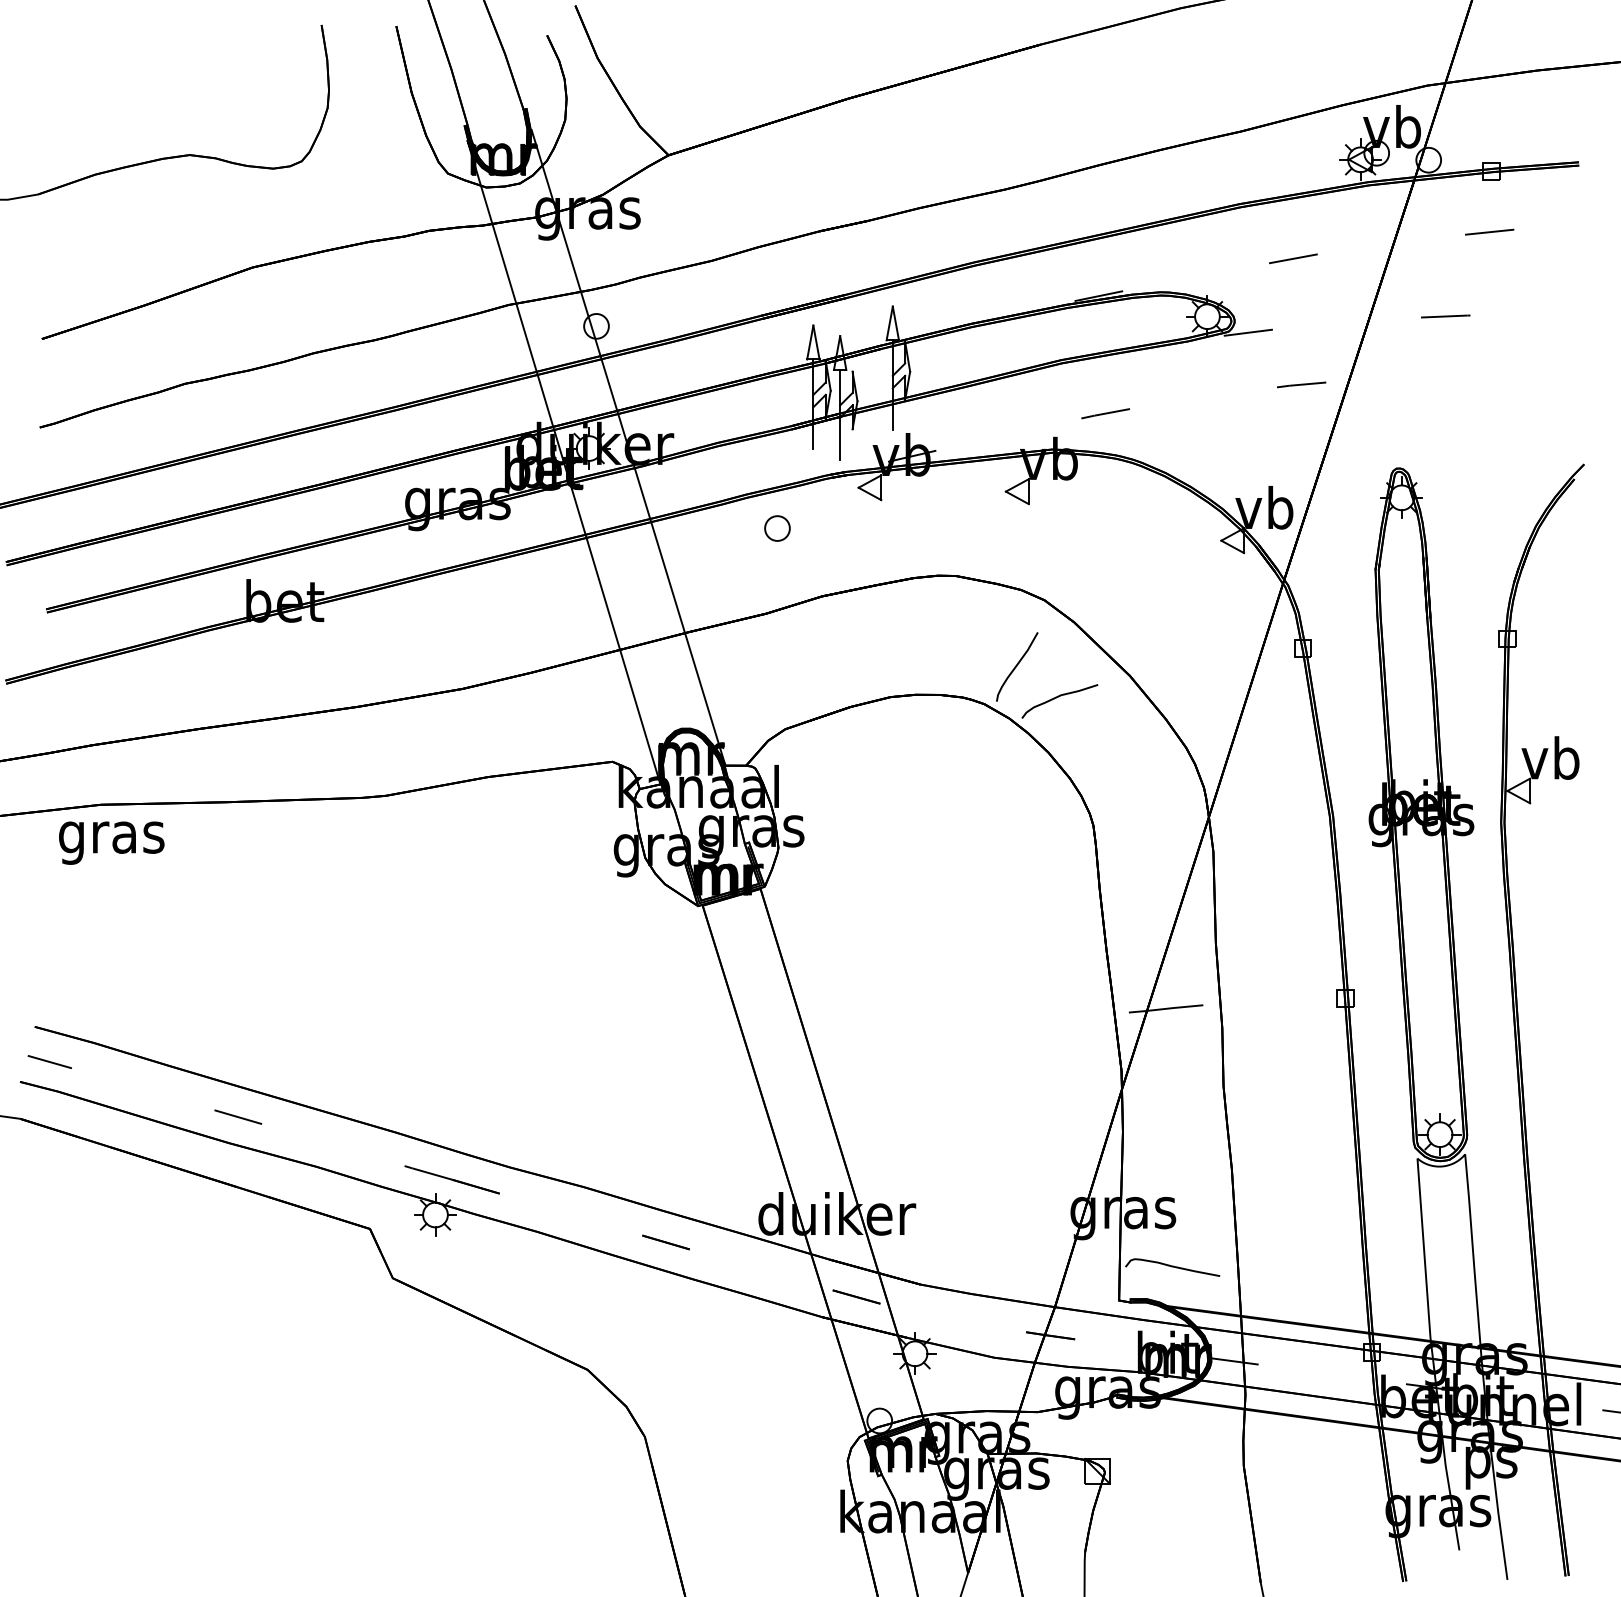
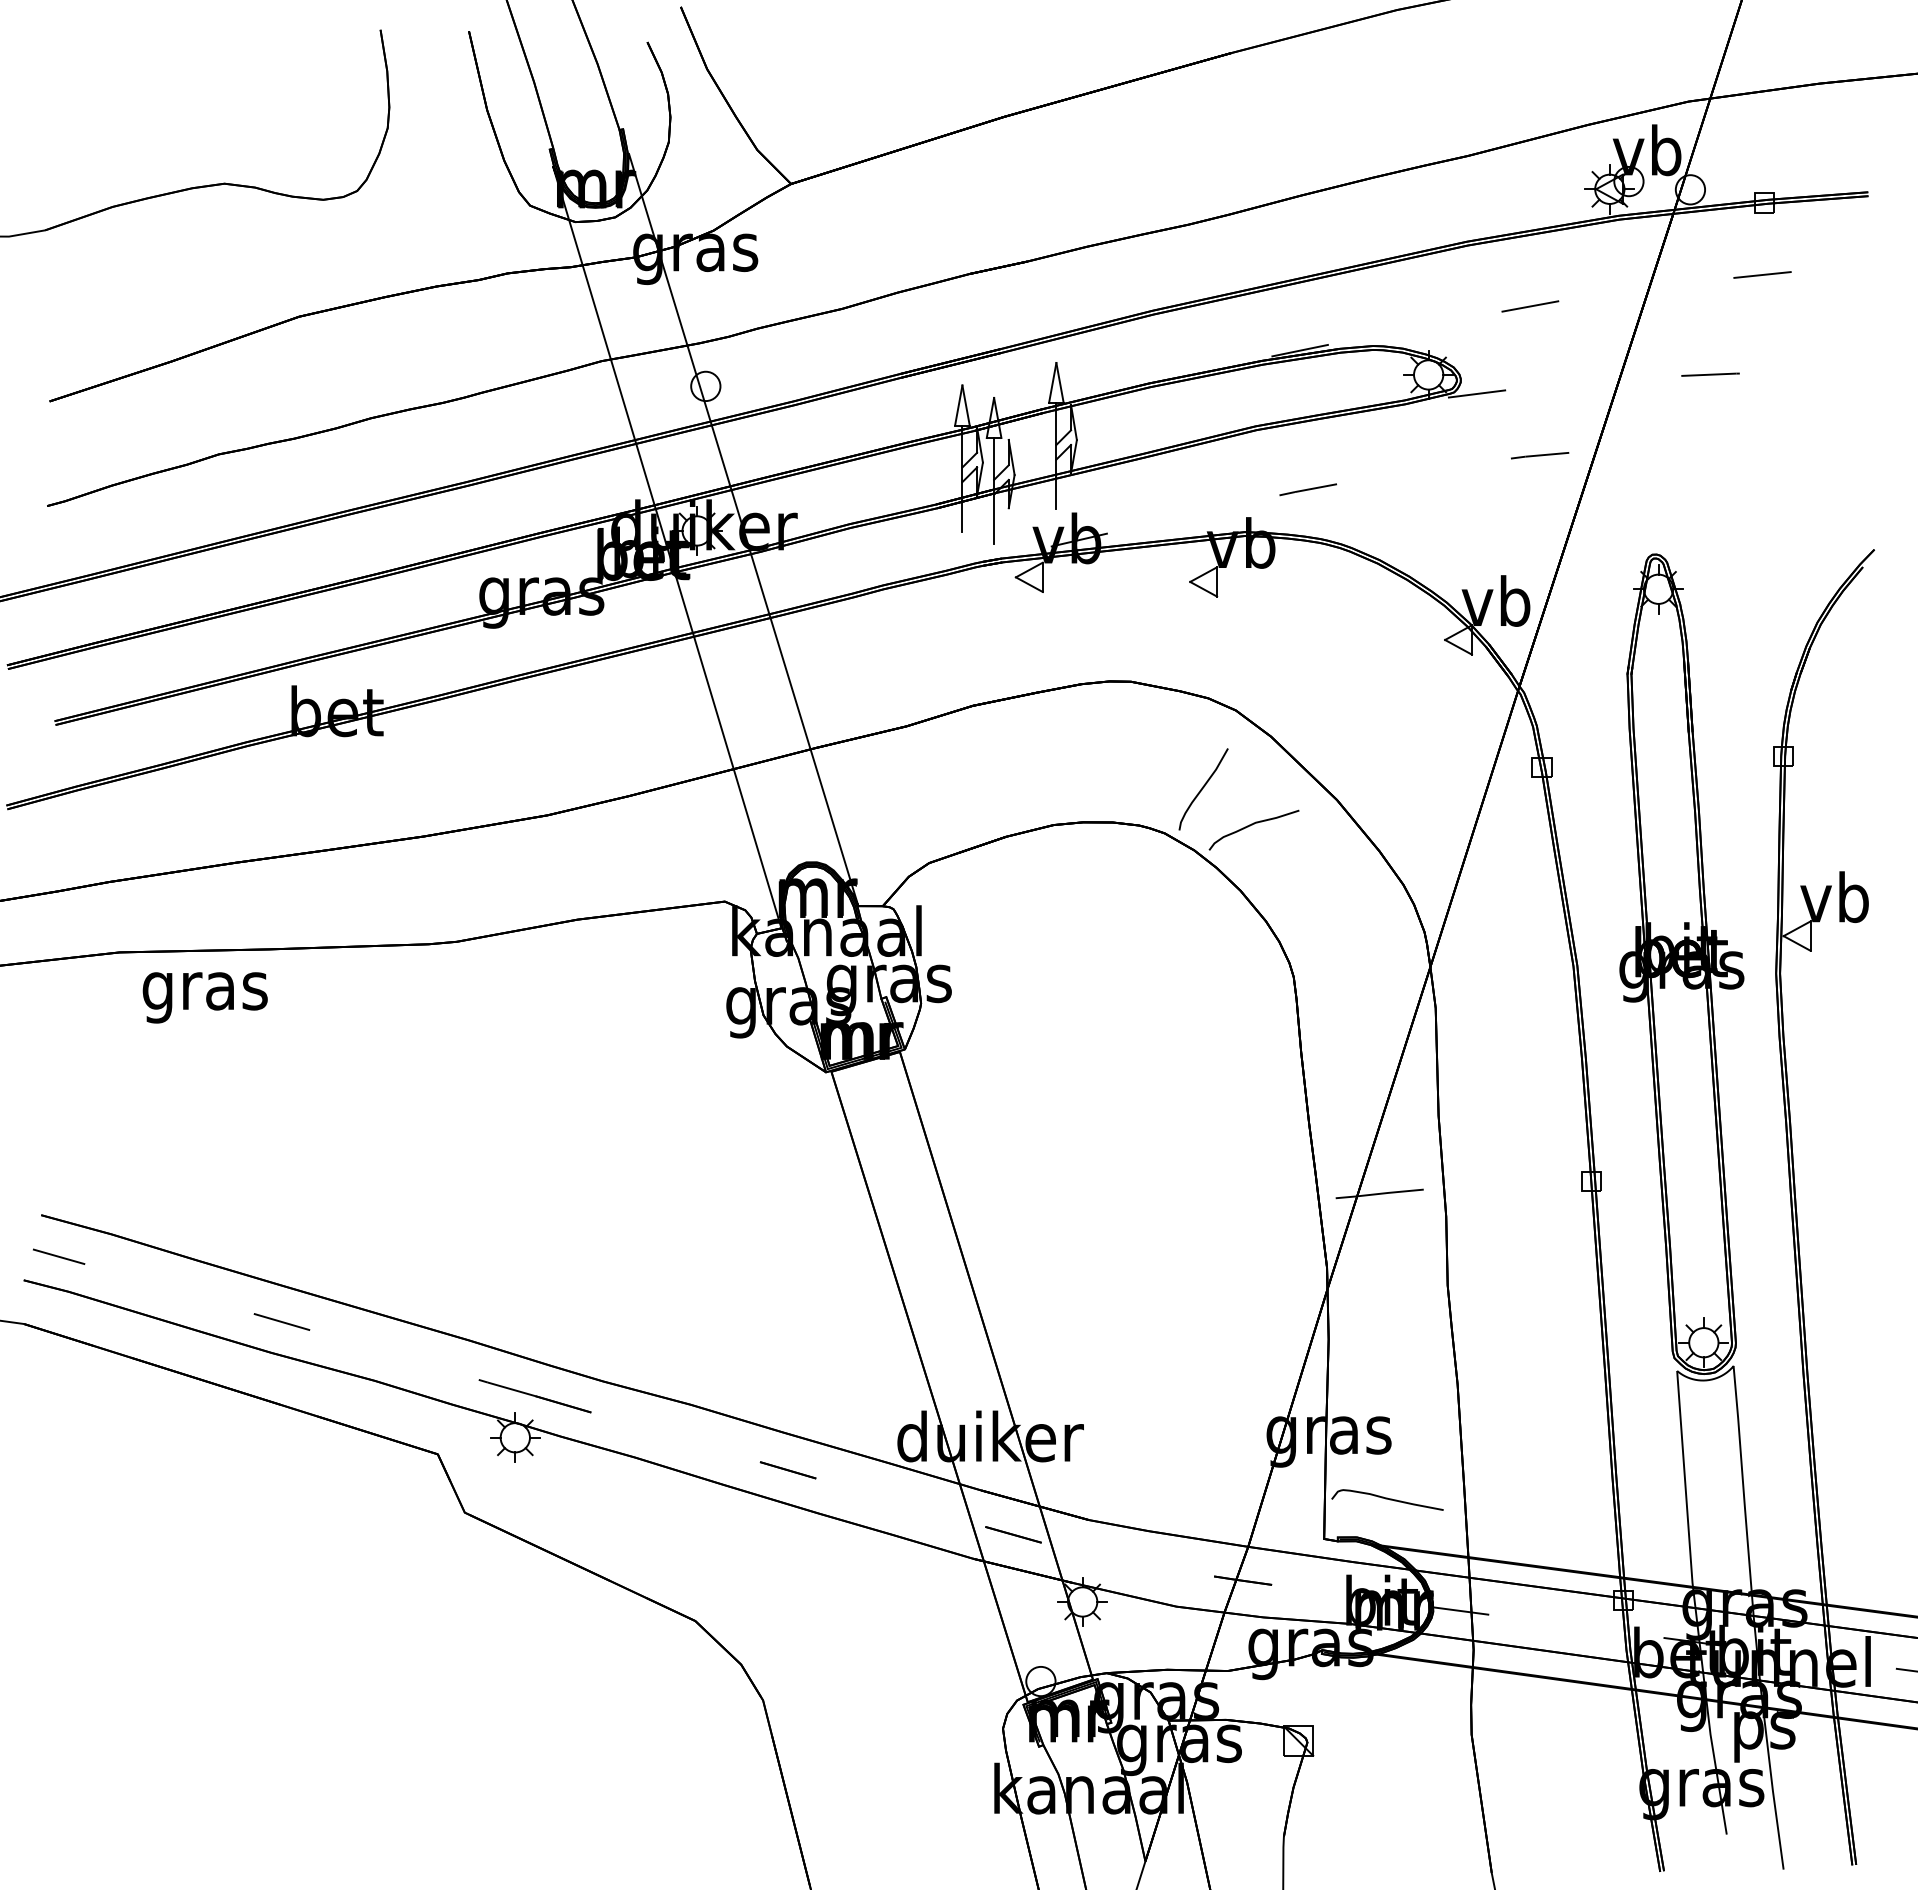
part: (777, 528) -> (919, 625), removed
text: (111, 842) -> (204, 997), moved

